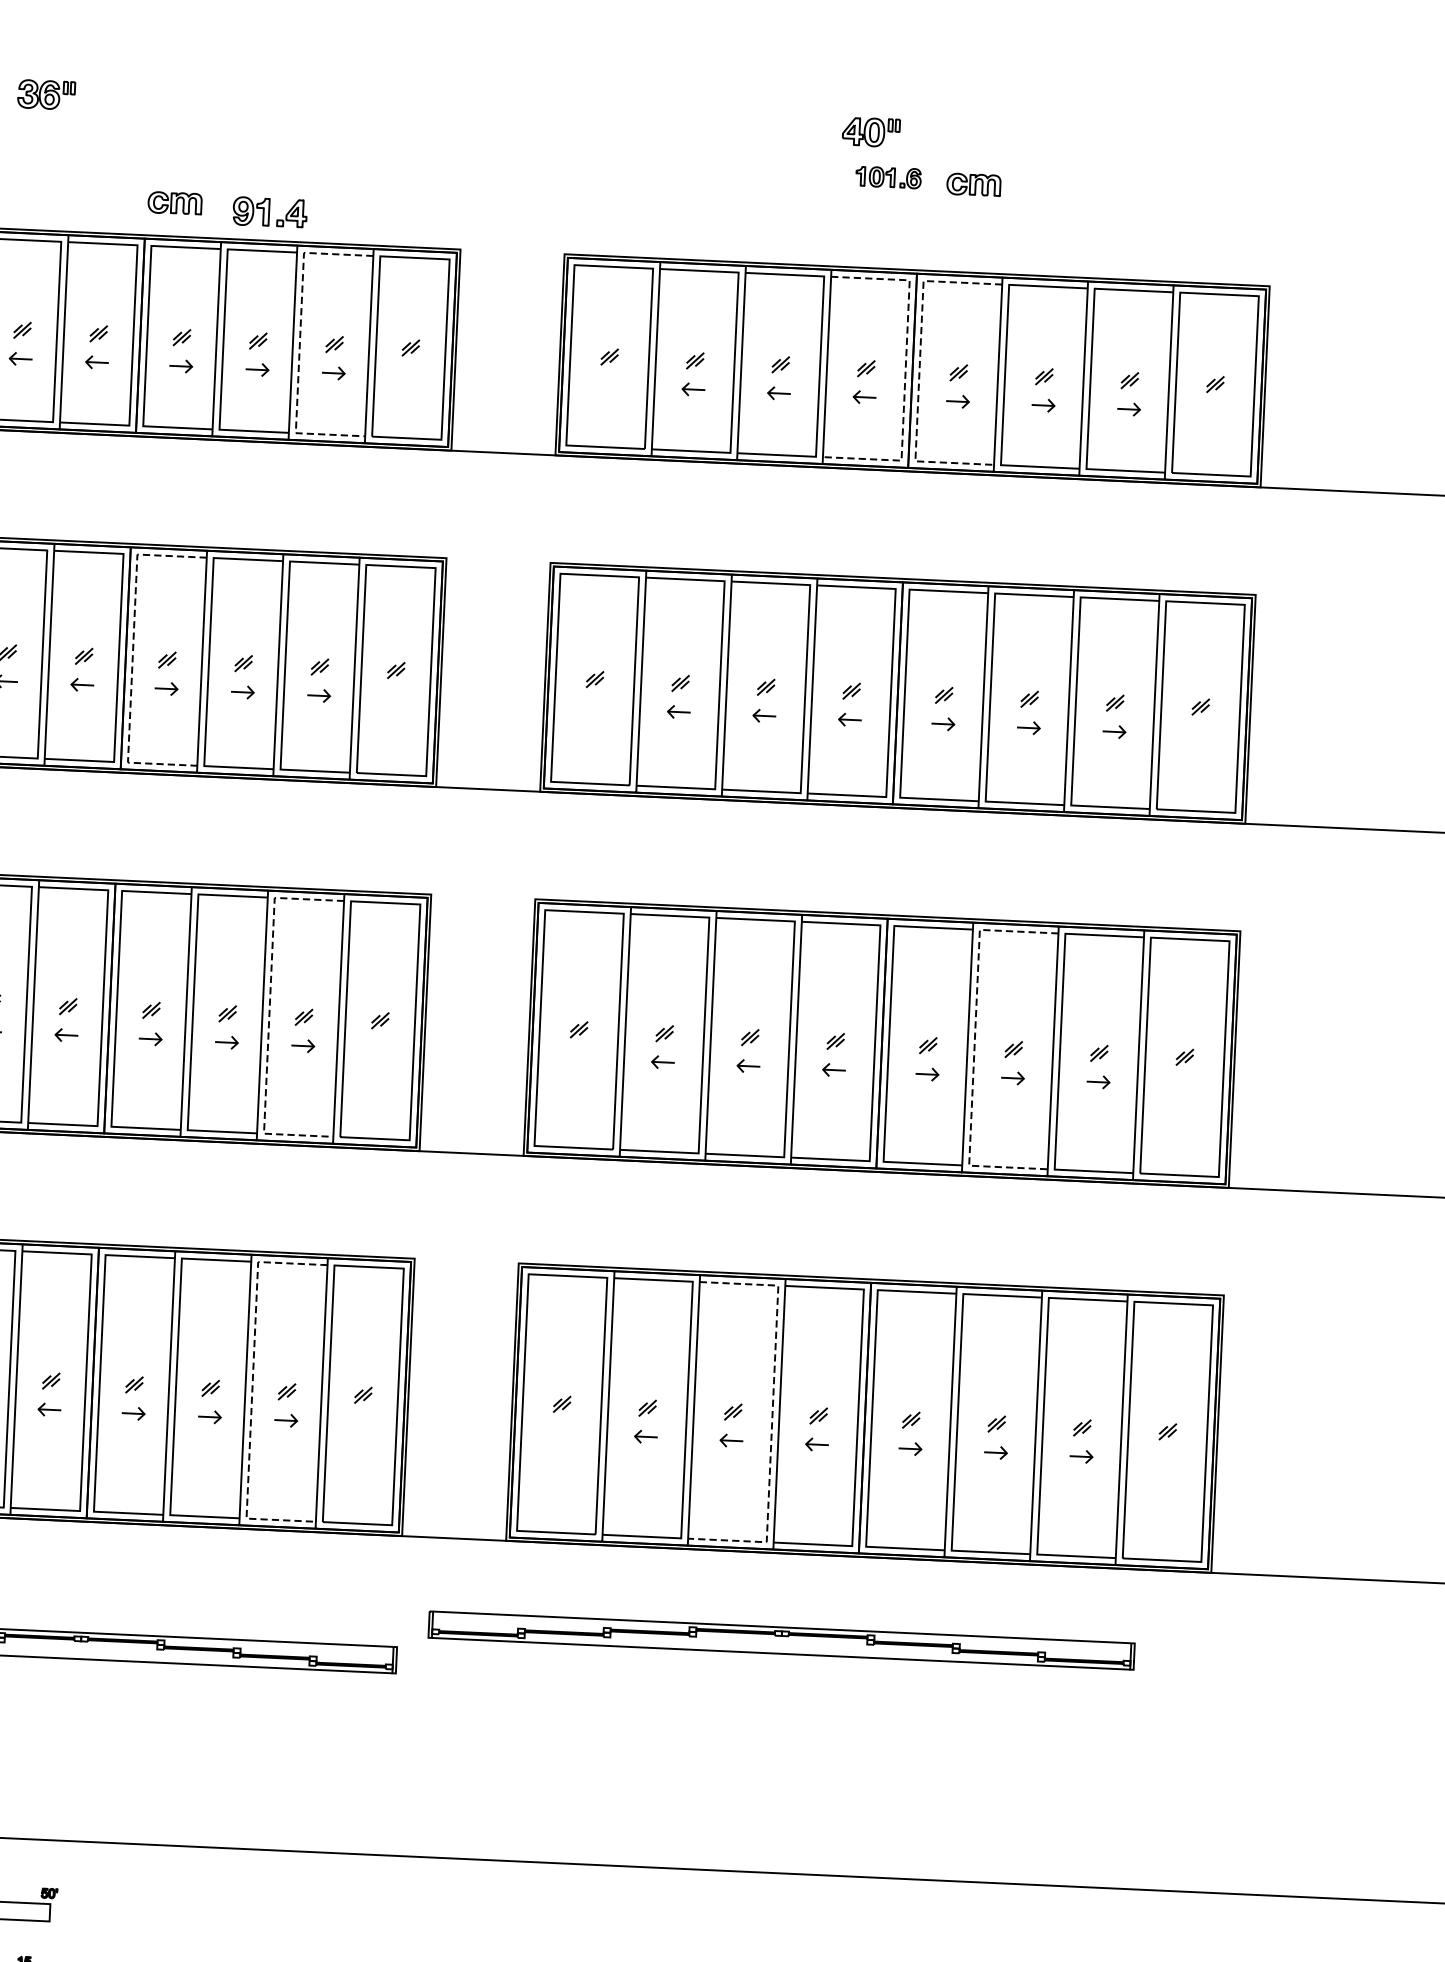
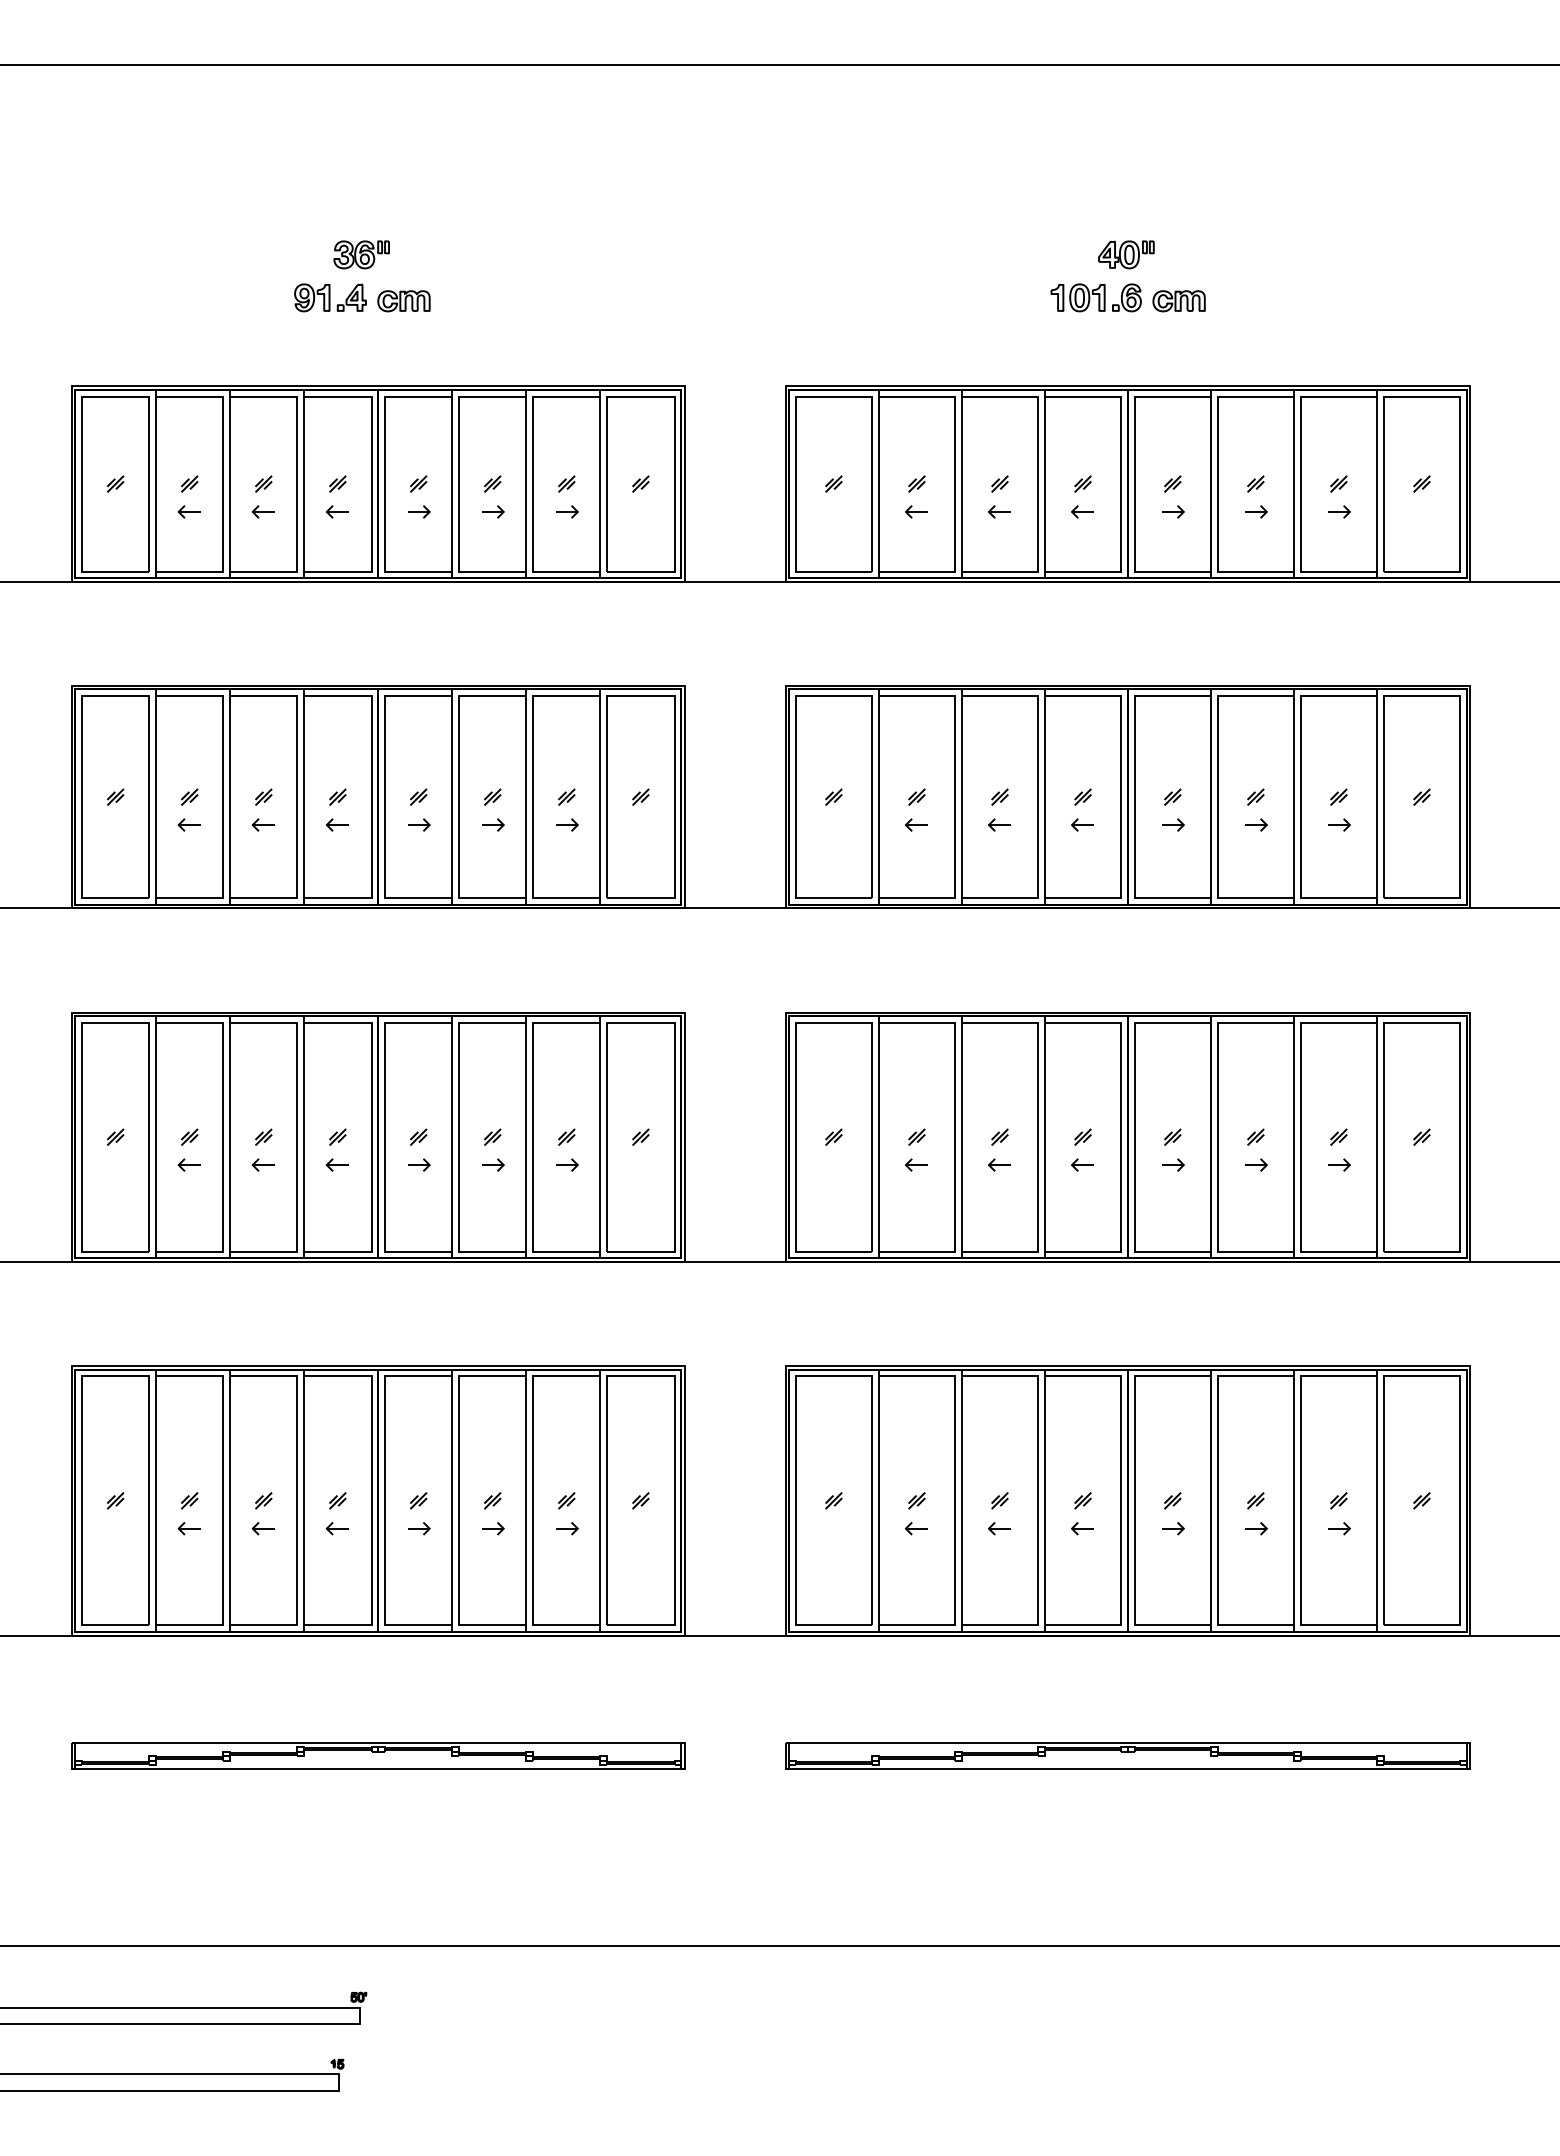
part: (46, 94) -> (361, 254), moved
part: (871, 131) -> (1126, 254), moved
part: (887, 177) -> (1095, 297), size x1.43
part: (174, 203) -> (403, 301), moved
part: (270, 212) -> (330, 297), moved
line: (300, 343) -> (533, 484), dashed -> solid
line: (905, 370) -> (1121, 484), dashed -> solid
line: (919, 371) -> (1134, 484), dashed -> solid
line: (132, 658) -> (384, 797), dashed -> solid
line: (269, 1016) -> (533, 1137), dashed -> solid
line: (974, 1048) -> (1217, 1137), dashed -> solid
line: (252, 1389) -> (533, 1500), dashed -> solid
line: (772, 1413) -> (1038, 1500), dashed -> solid
part: (781, 1639) -> (1127, 1755), moved

